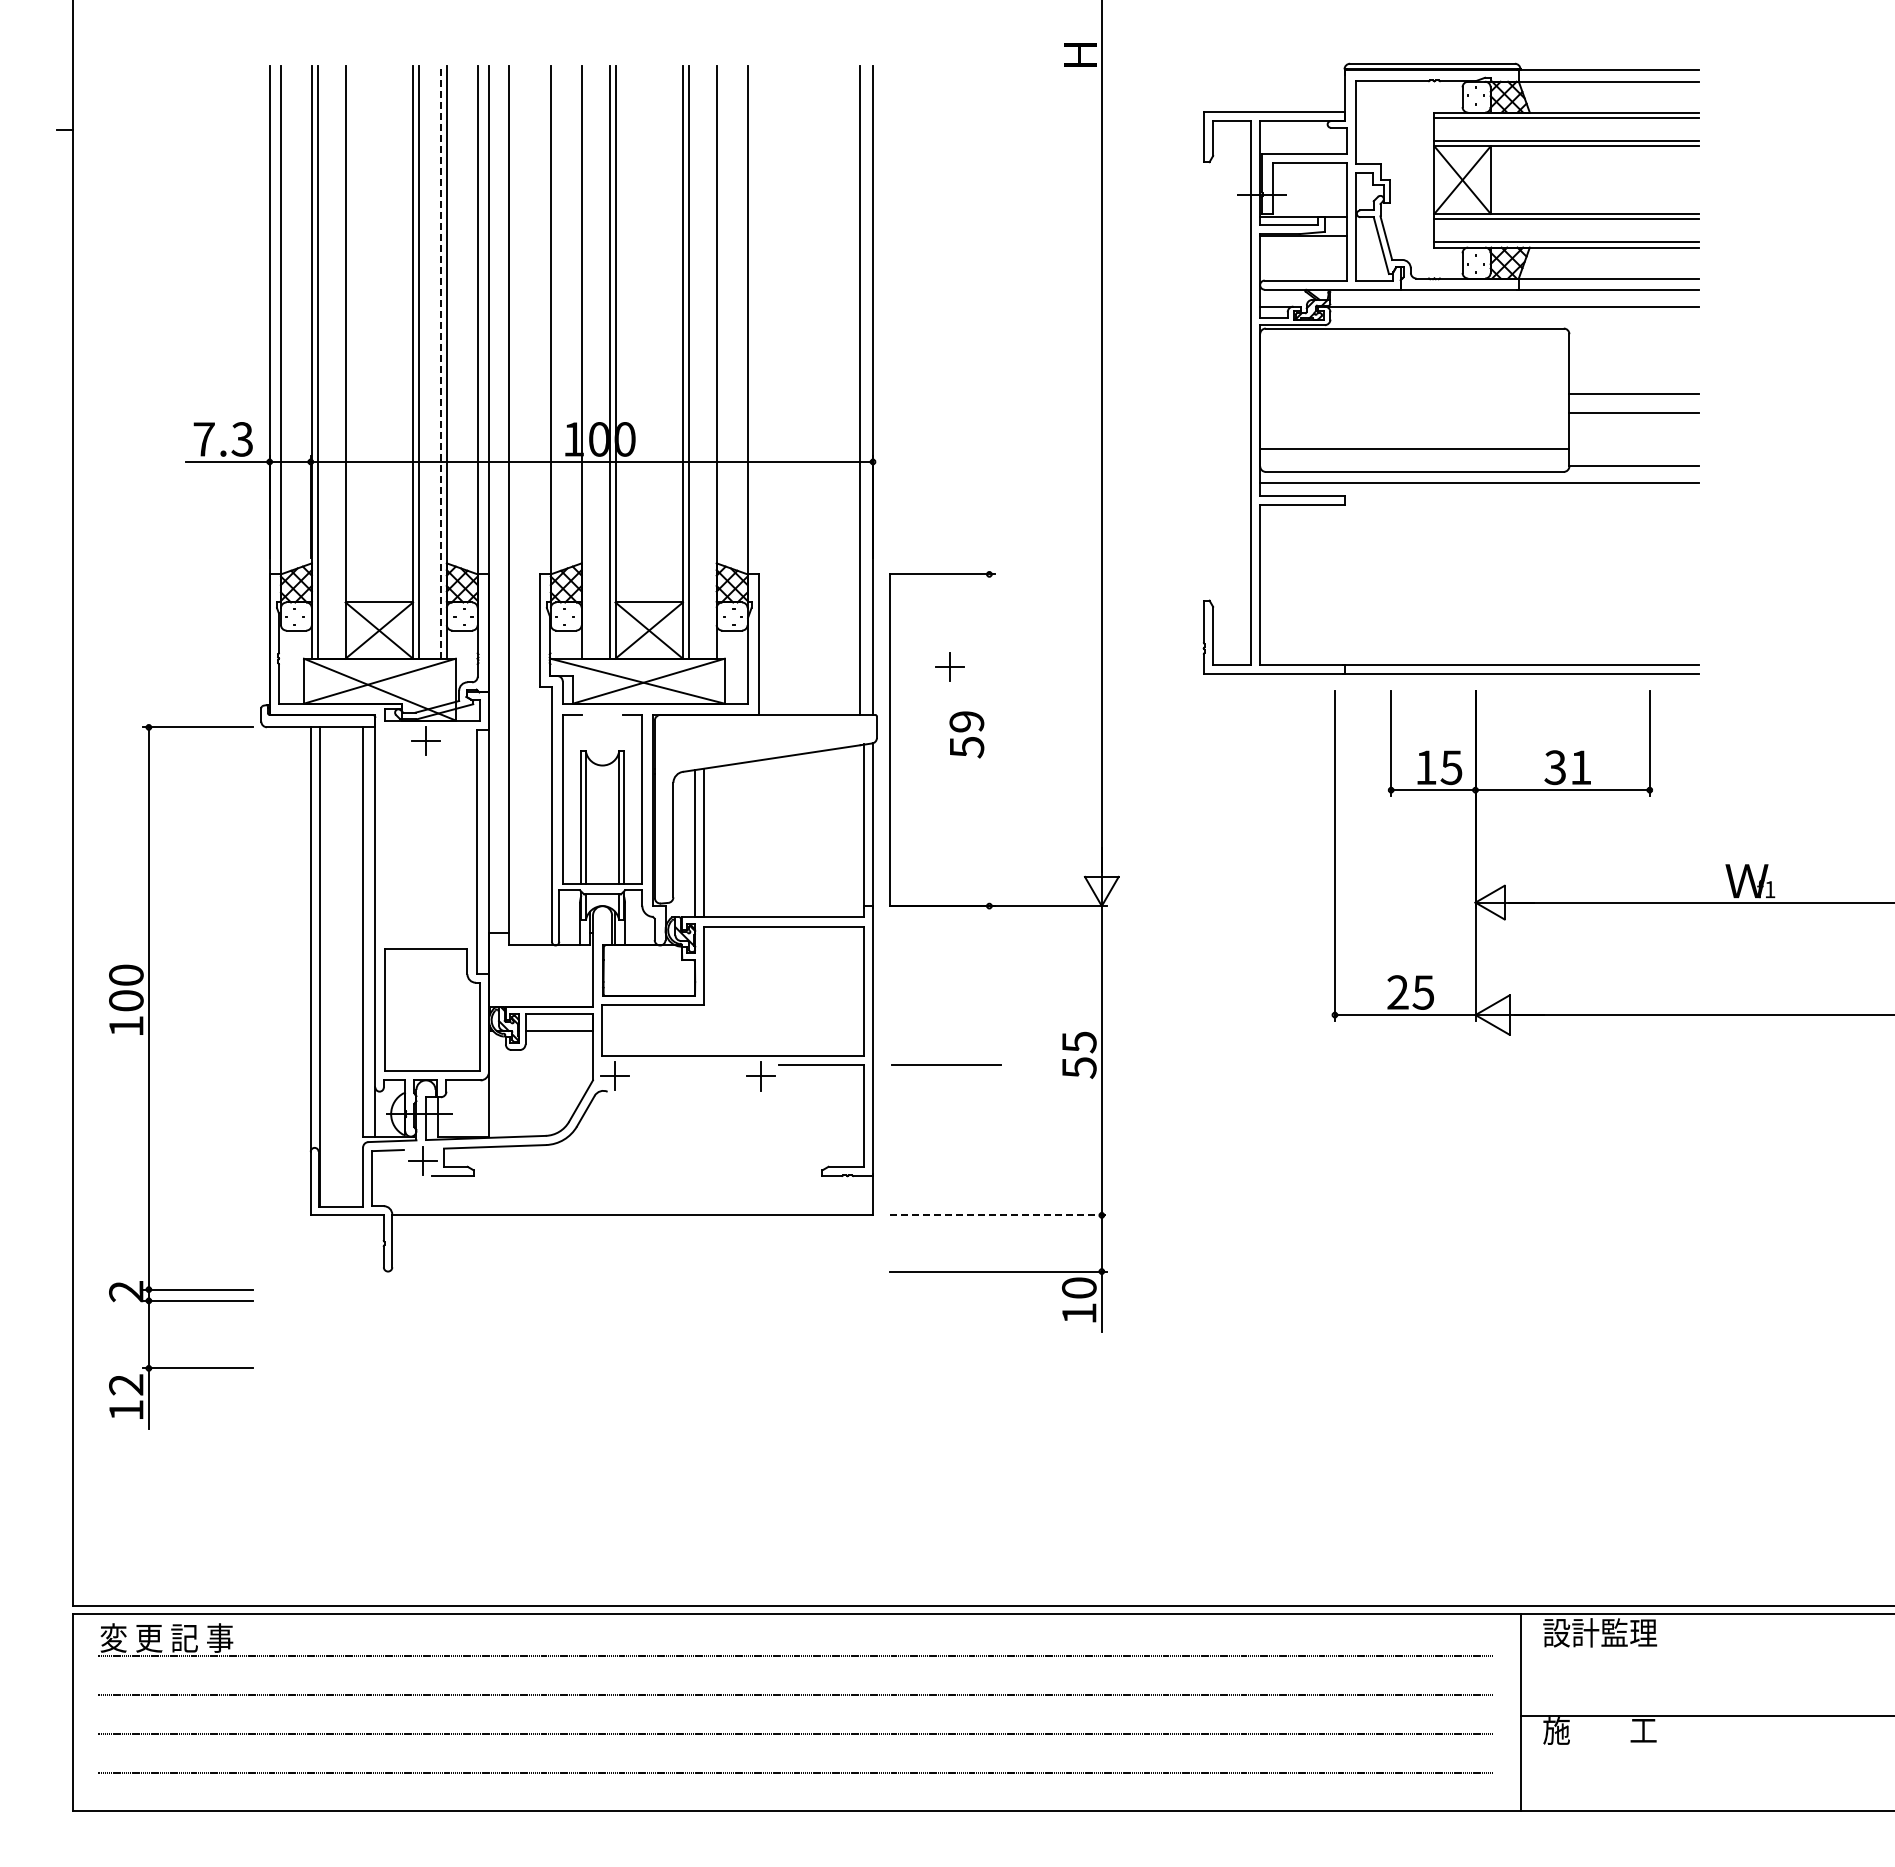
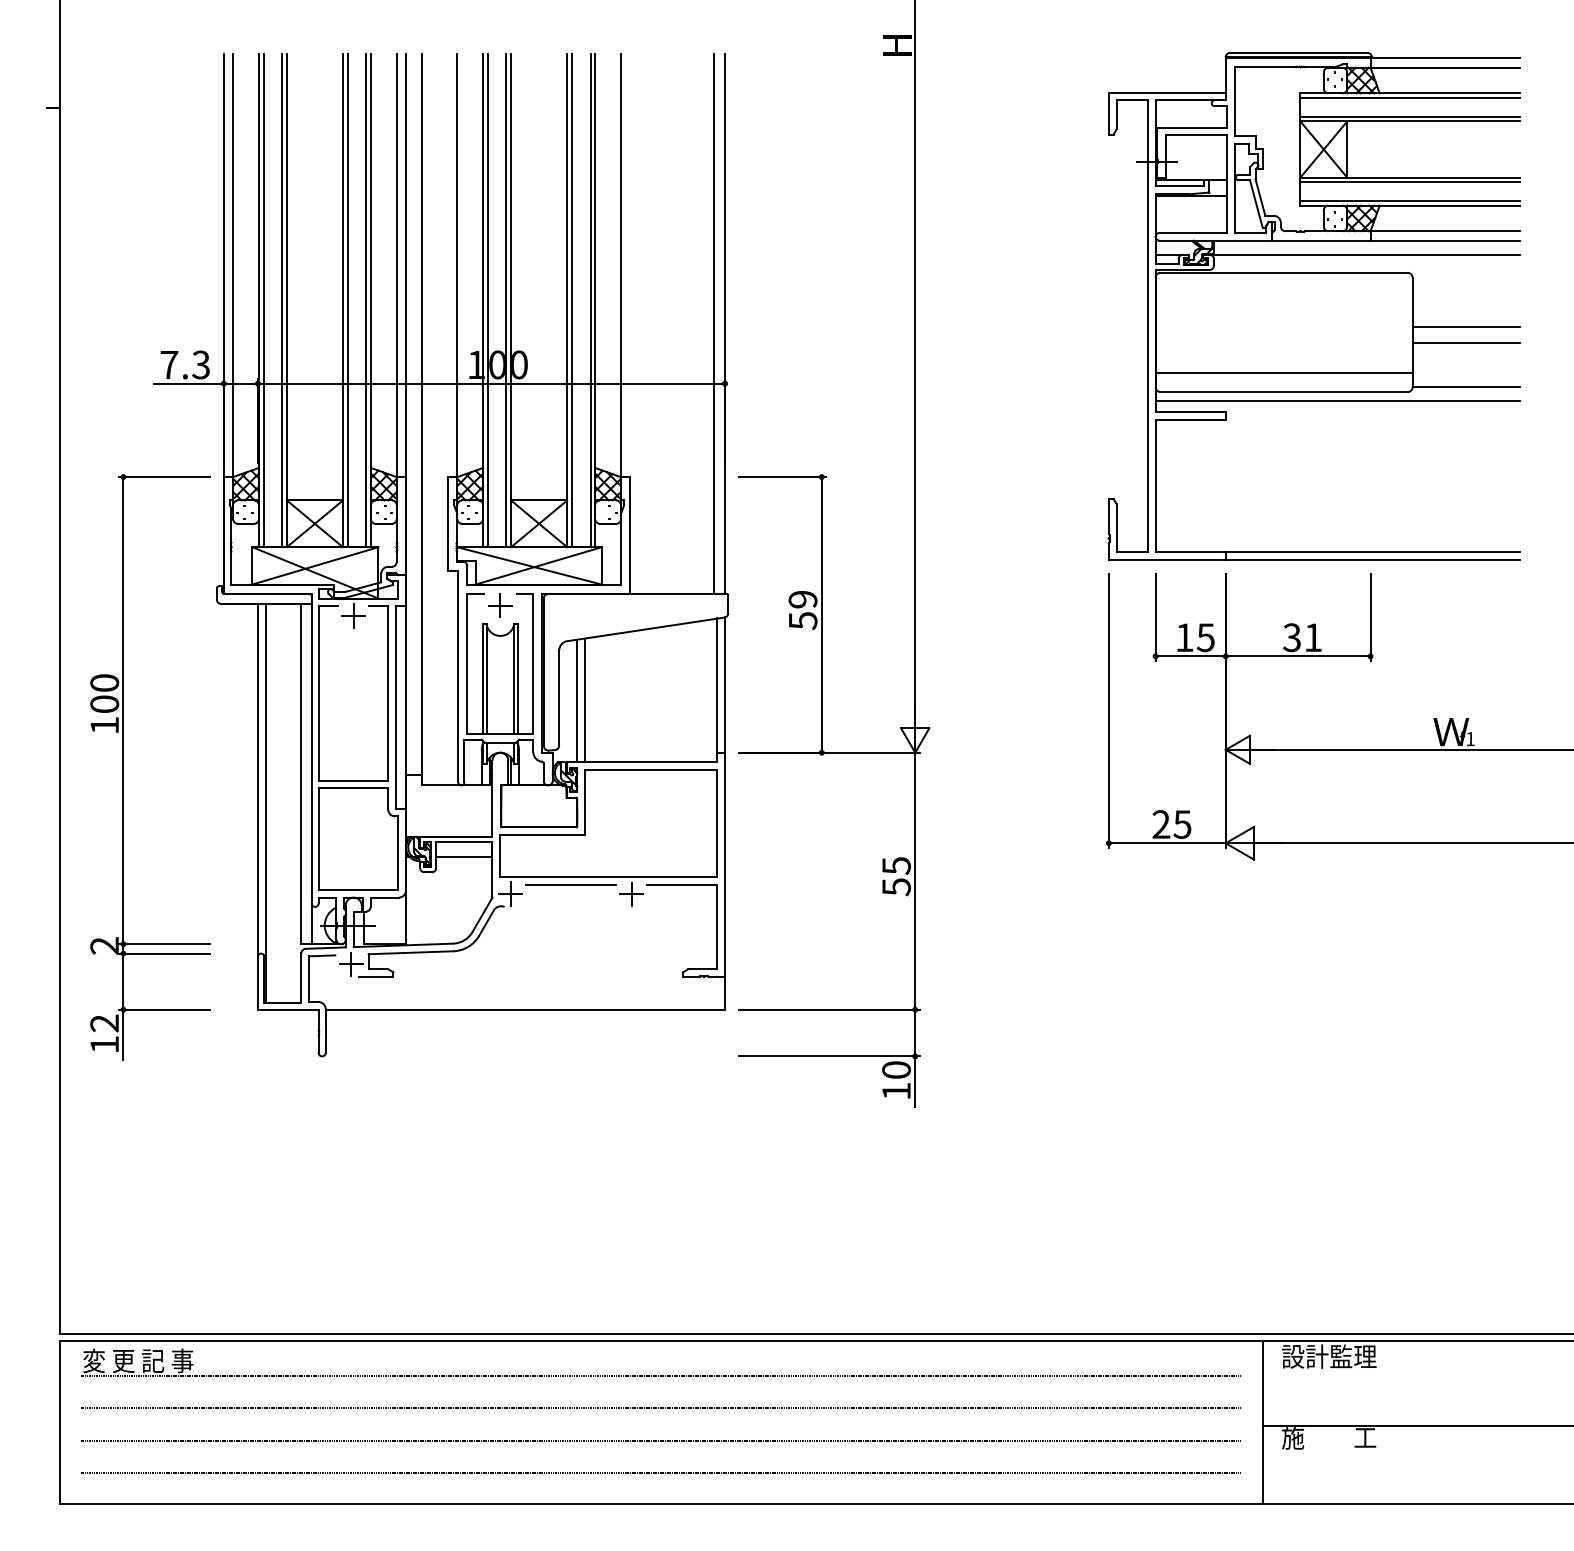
line: (339, 361) -> (281, 300), added
line: (587, 361) -> (487, 300), added
line: (711, 361) -> (590, 300), added
line: (441, 362) -> (366, 301), dashed -> solid
part: (1450, 368) -> (1313, 306), moved
part: (949, 666) -> (500, 605), moved
line: (890, 740) -> (821, 615), moved
part: (385, 834) -> (320, 693), added
line: (946, 1064) -> (570, 884), moved
part: (149, 1076) -> (123, 767), moved
line: (998, 1215) -> (829, 1009), dashed -> solid

